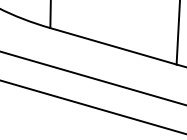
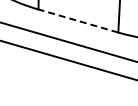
line: (113, 47) -> (78, 21), solid -> dashed

